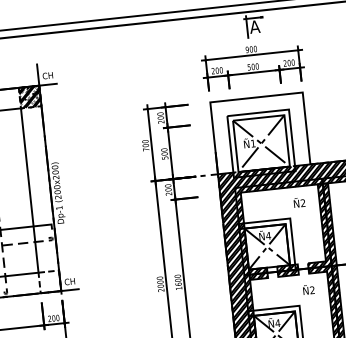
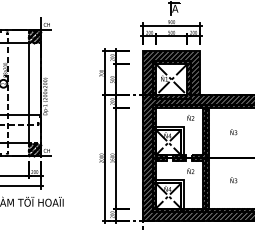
hatch: (260, 133) -> (171, 73), added
hatch: (49, 281) -> (34, 149), added

